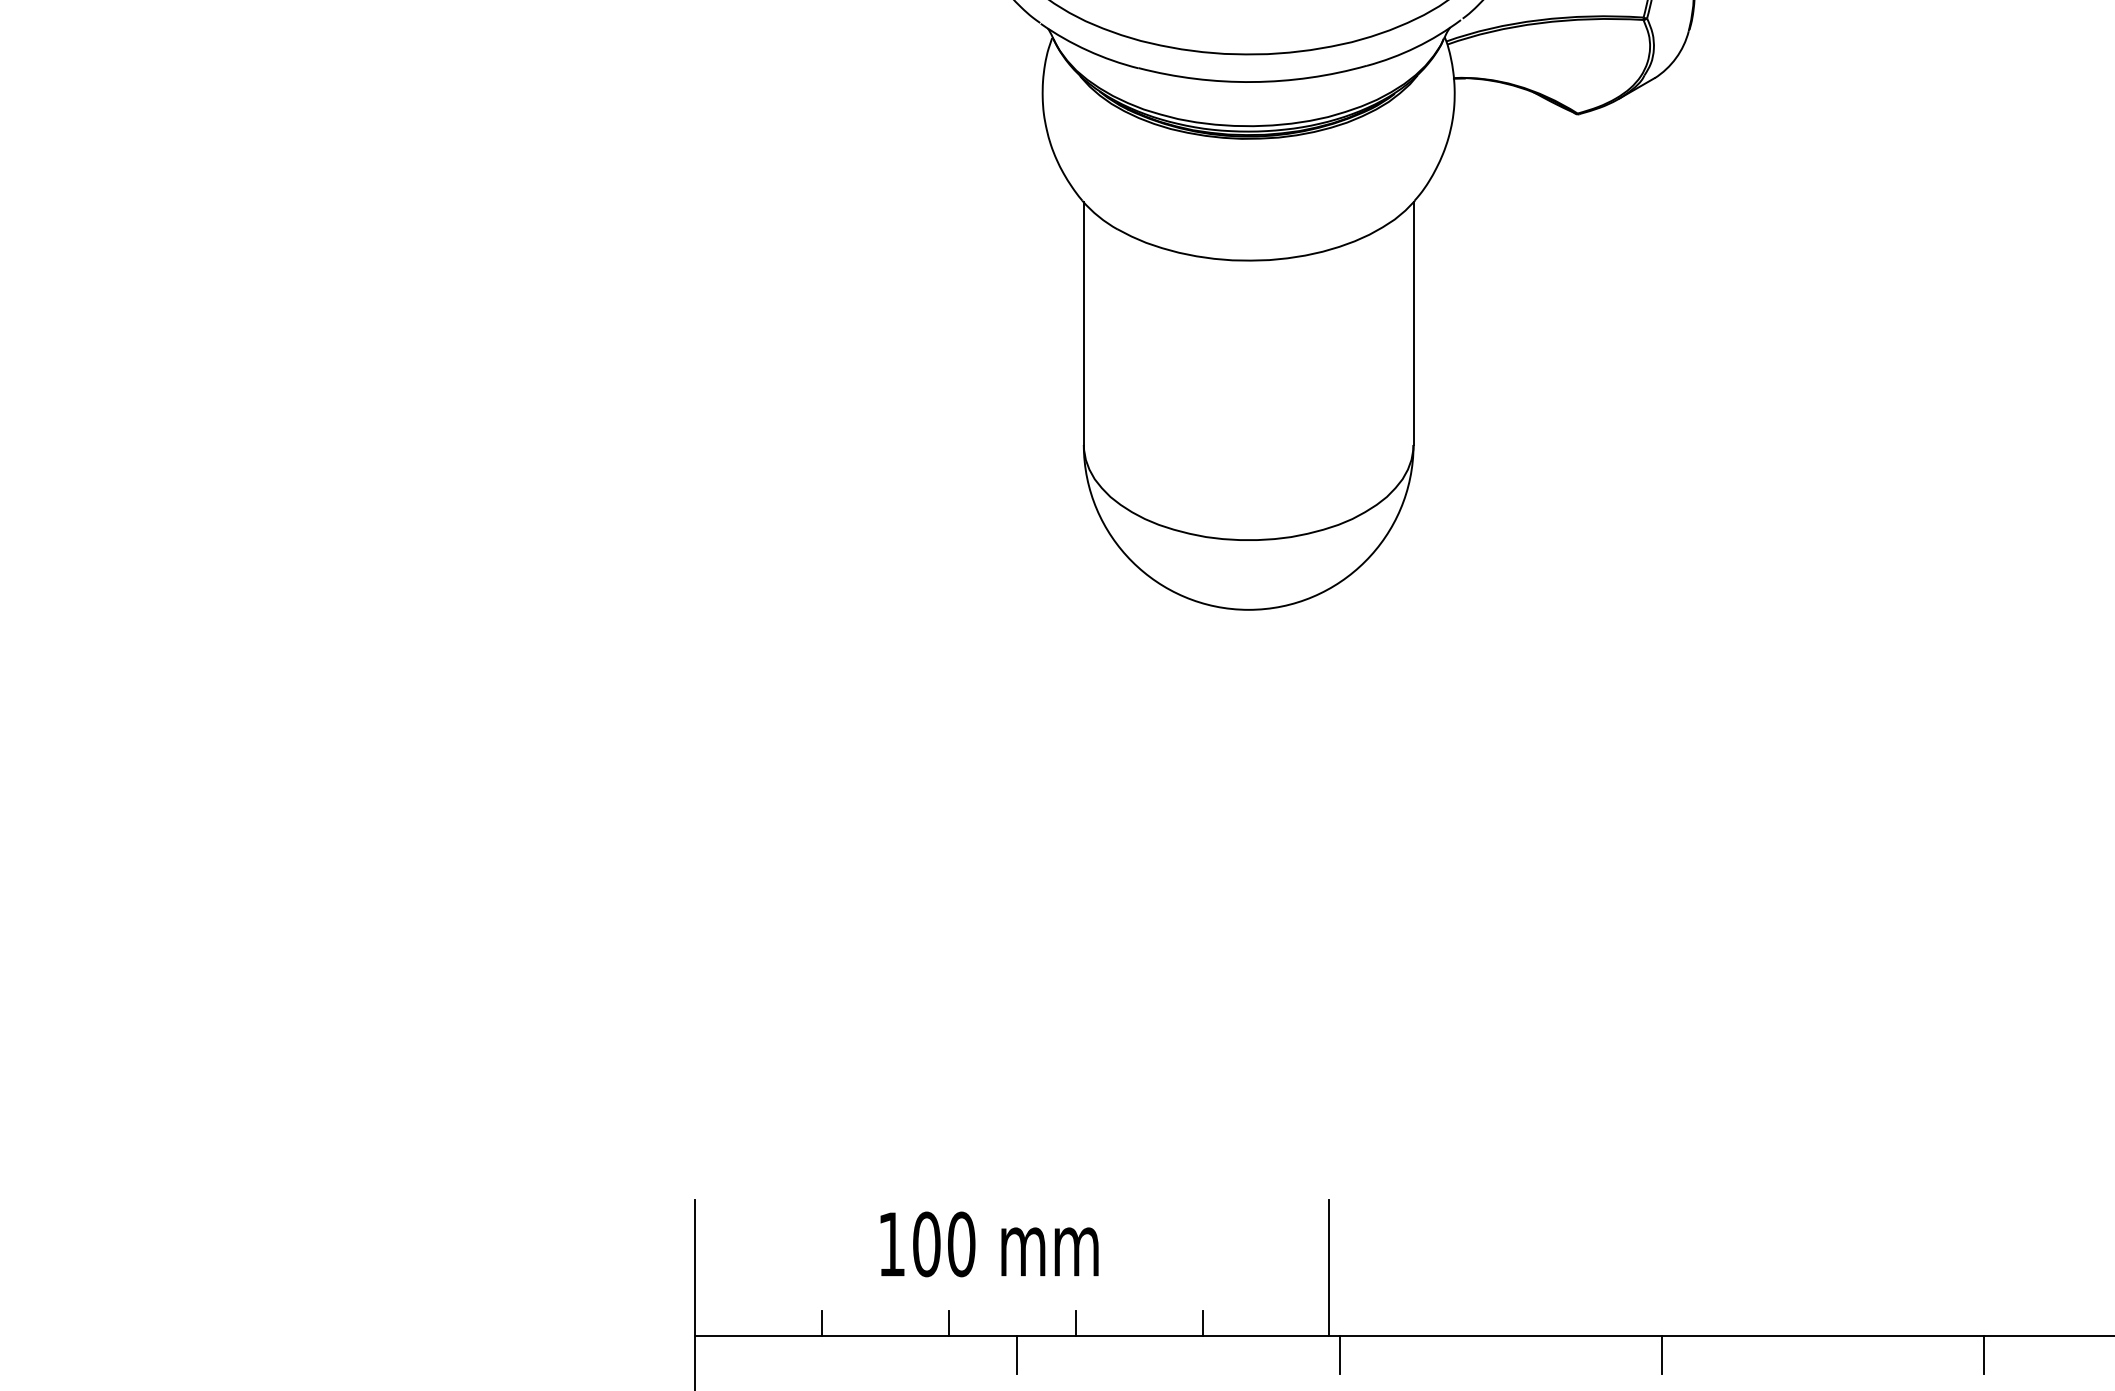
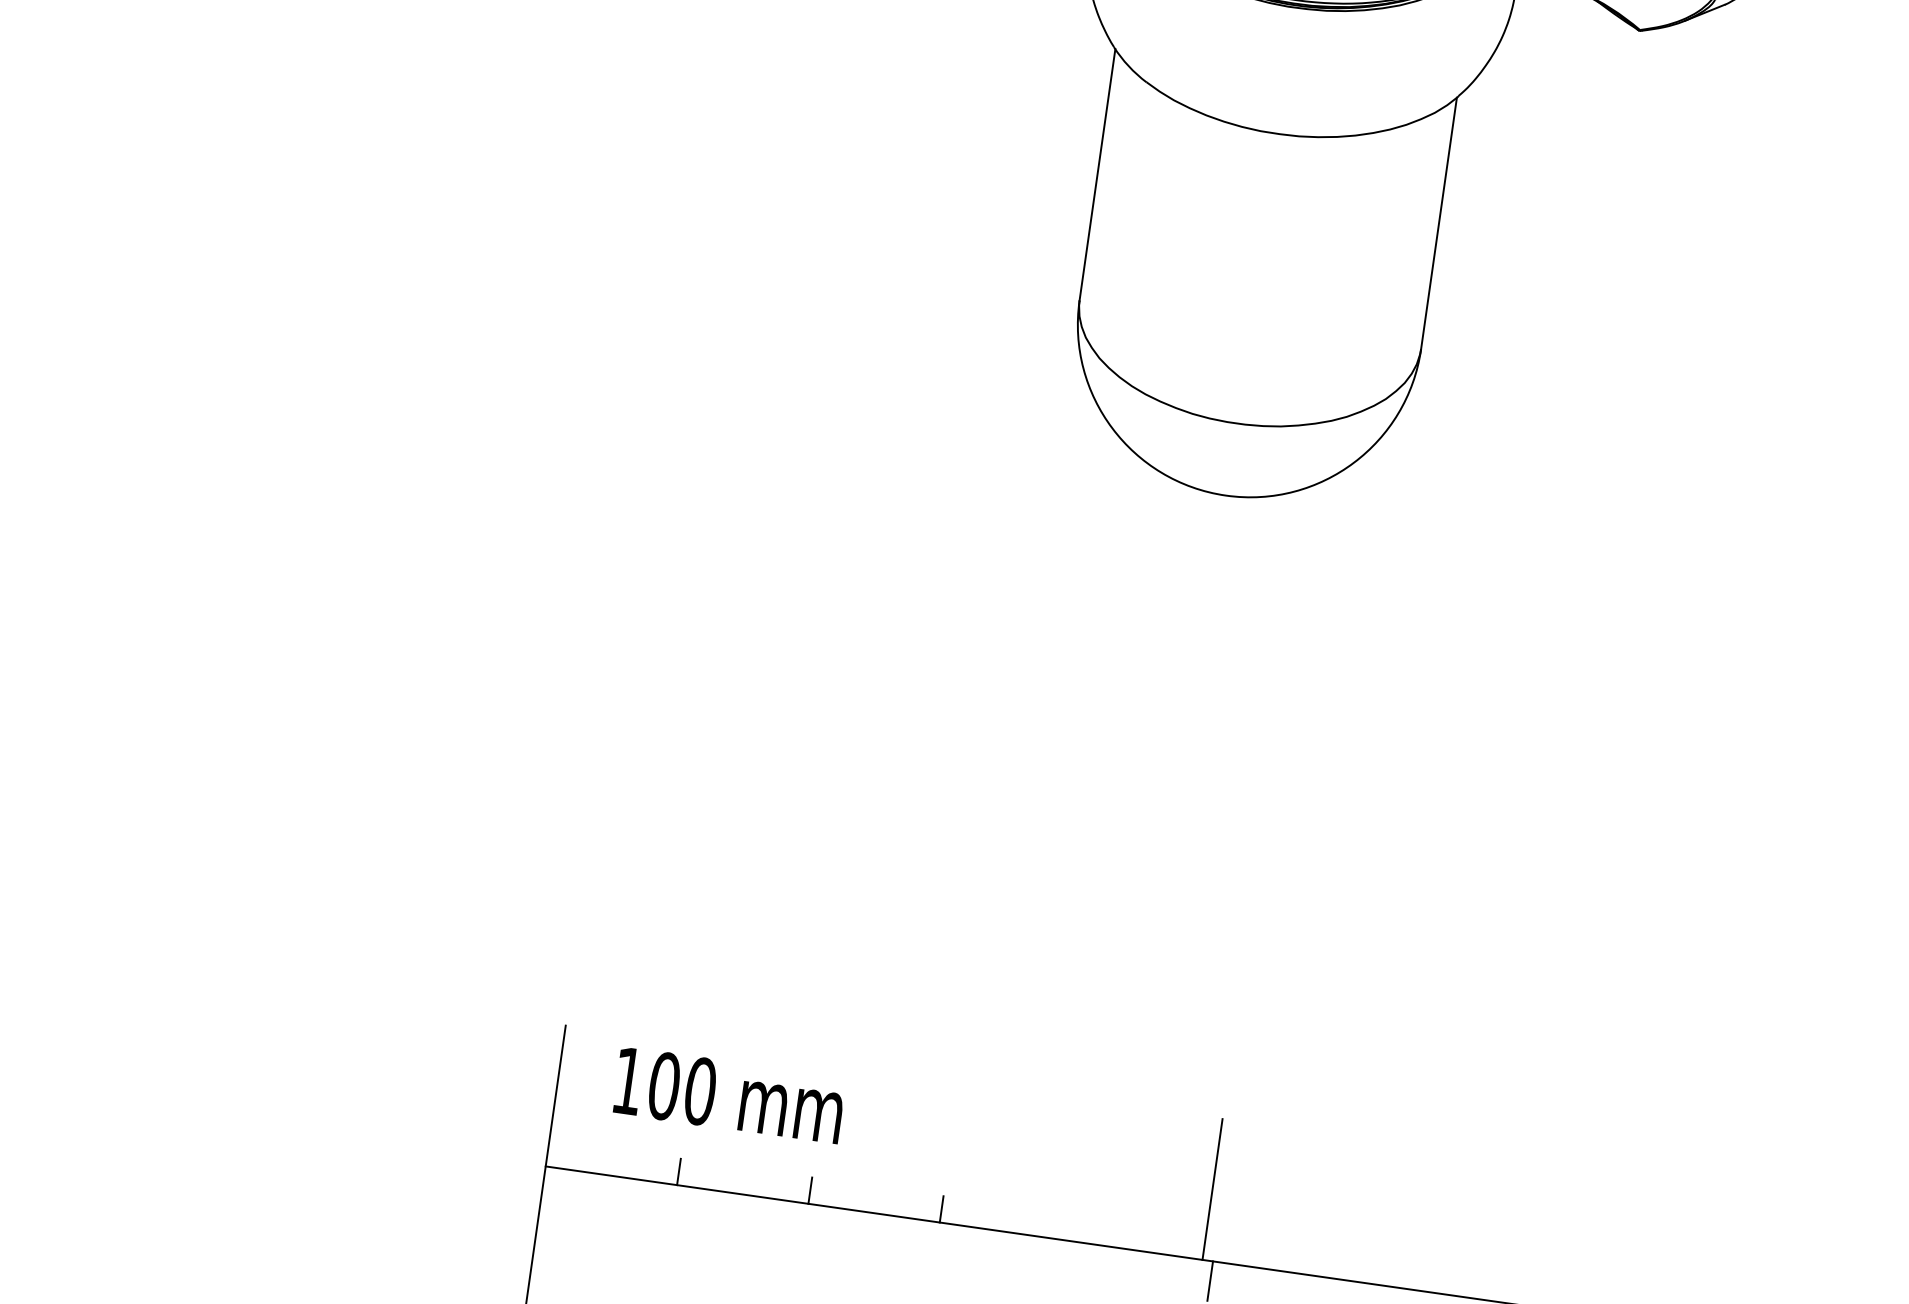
text: (989, 1244) -> (729, 1095), moved
line: (1202, 1323) -> (1072, 1228), removed
line: (1017, 1355) -> (876, 1233), removed

